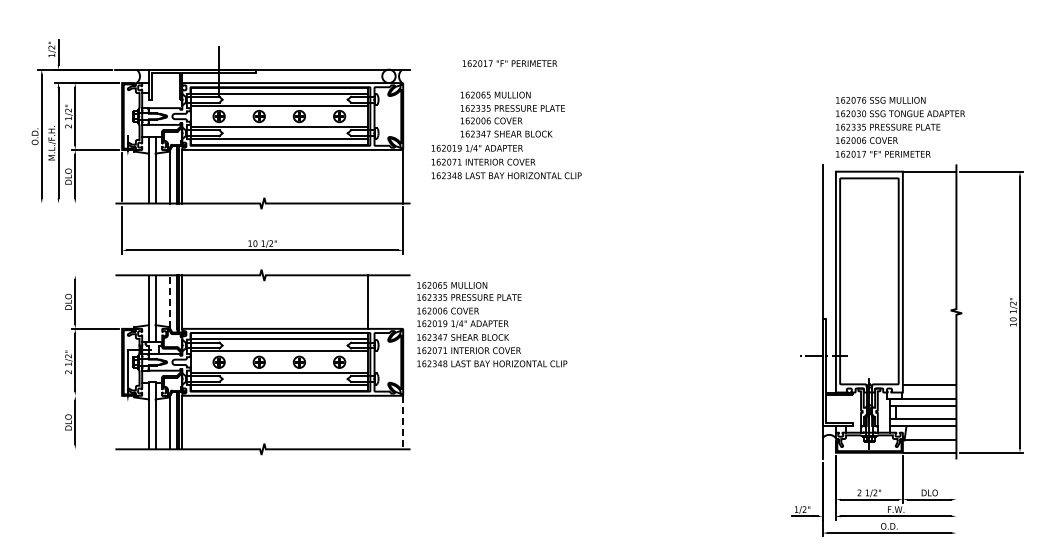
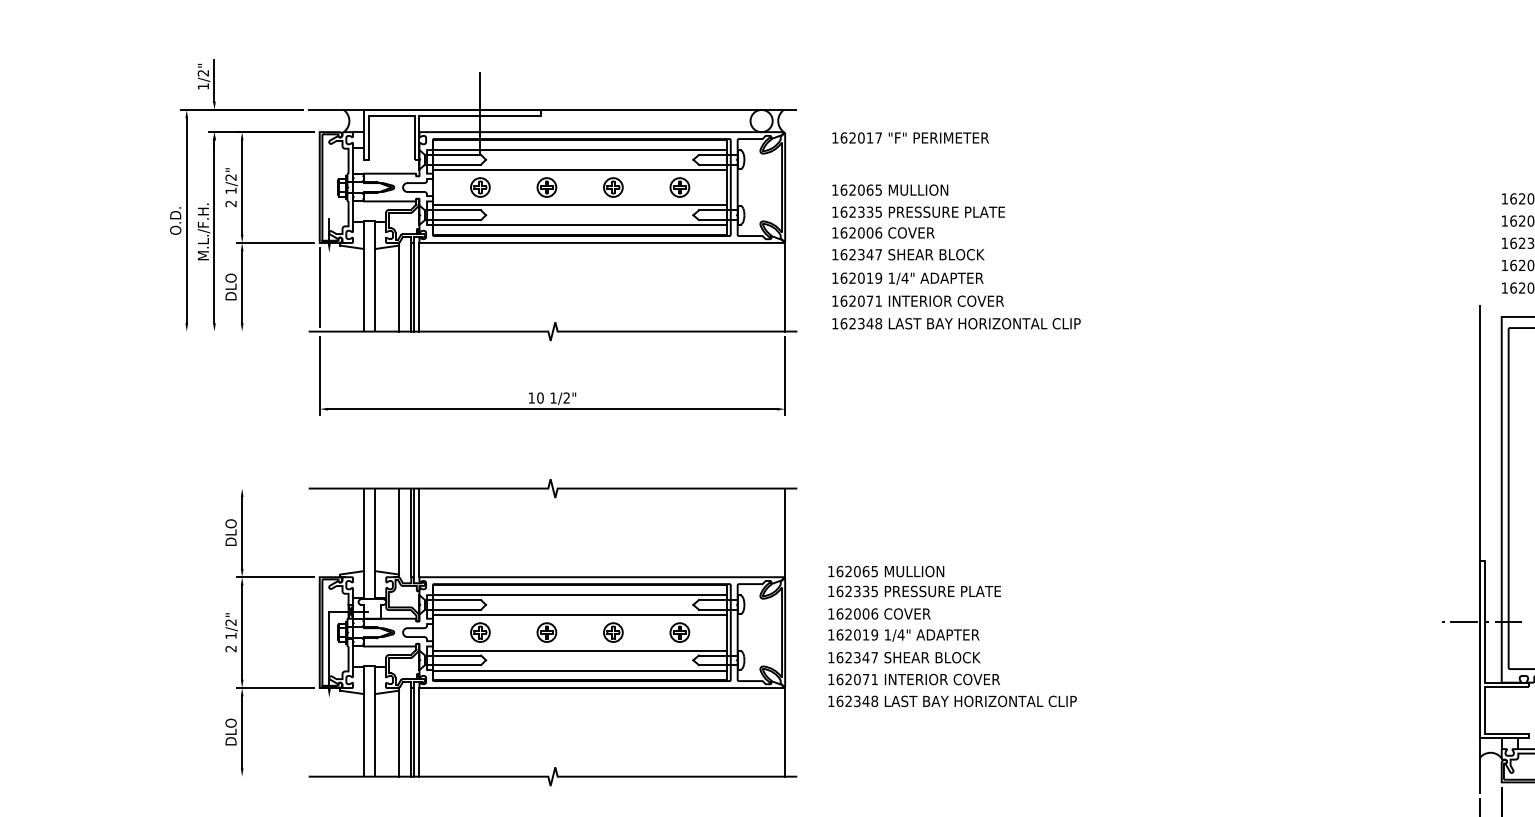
text: (510, 63) -> (911, 137), moved
text: (512, 114) -> (918, 222), moved
part: (220, 146) -> (482, 237), moved
line: (170, 301) -> (399, 531), dashed -> solid
line: (368, 301) -> (785, 531), moved
text: (492, 324) -> (952, 636), moved
line: (94, 395) -> (274, 687), added
line: (403, 422) -> (785, 732), dashed -> solid

